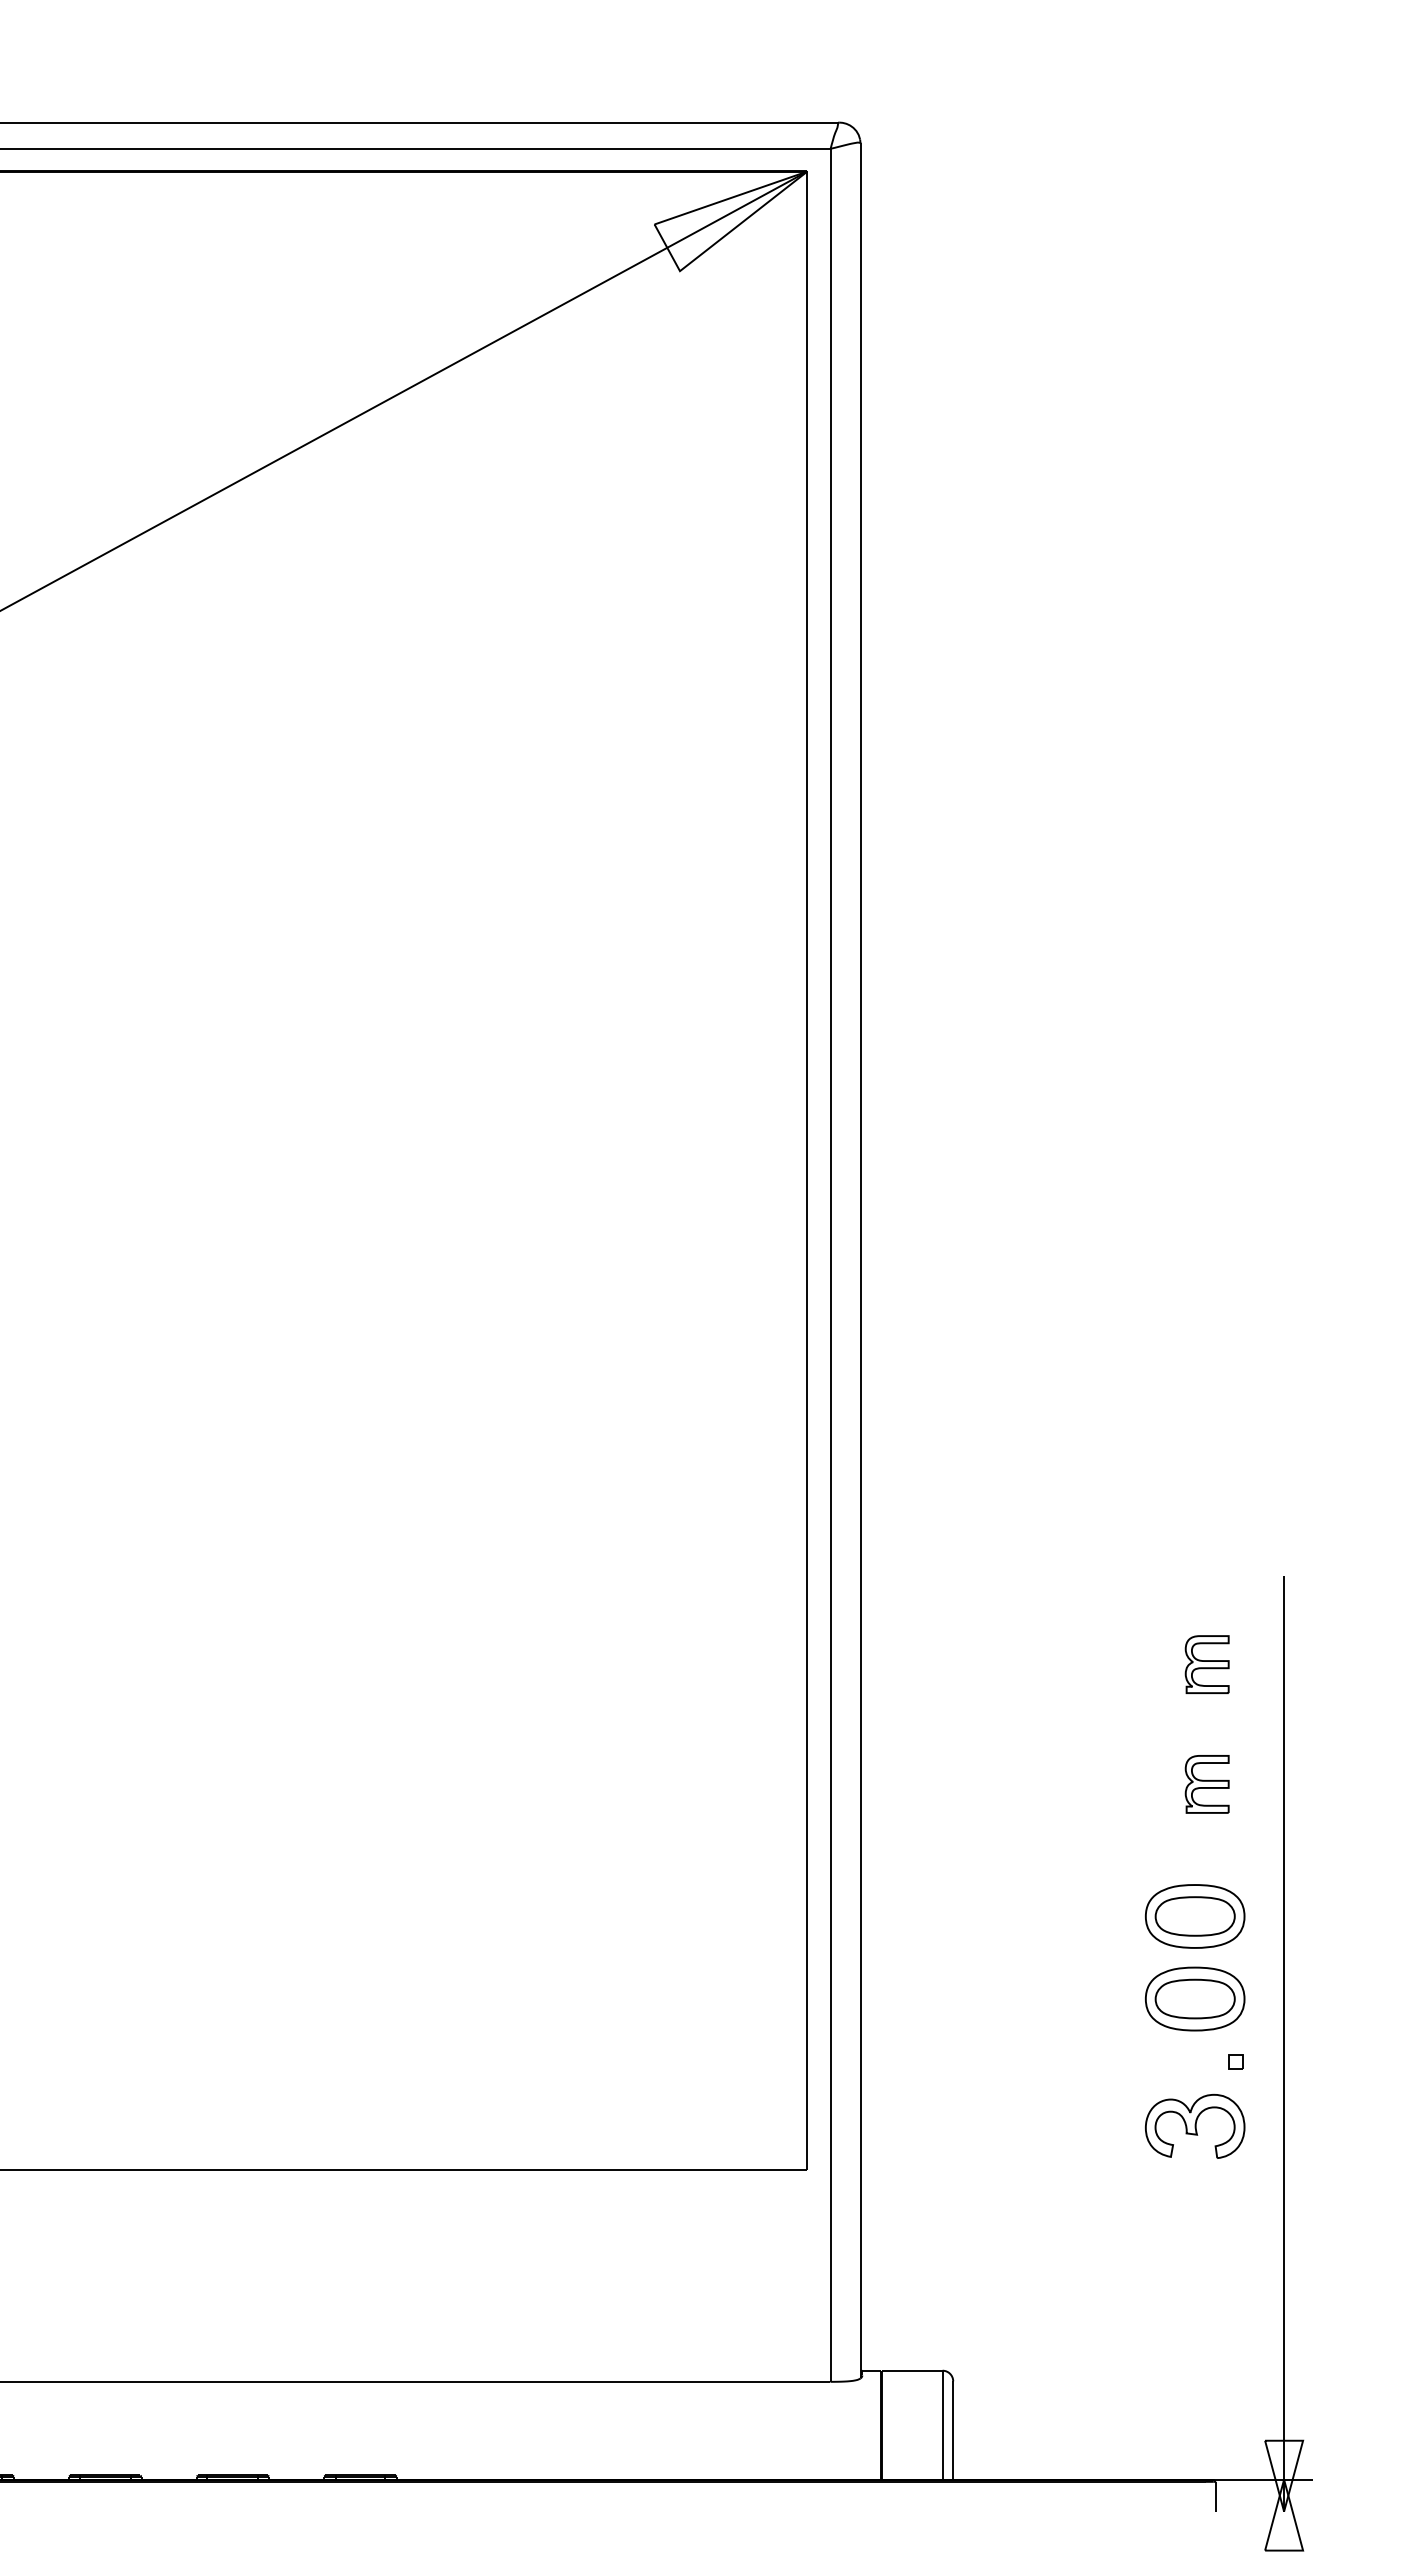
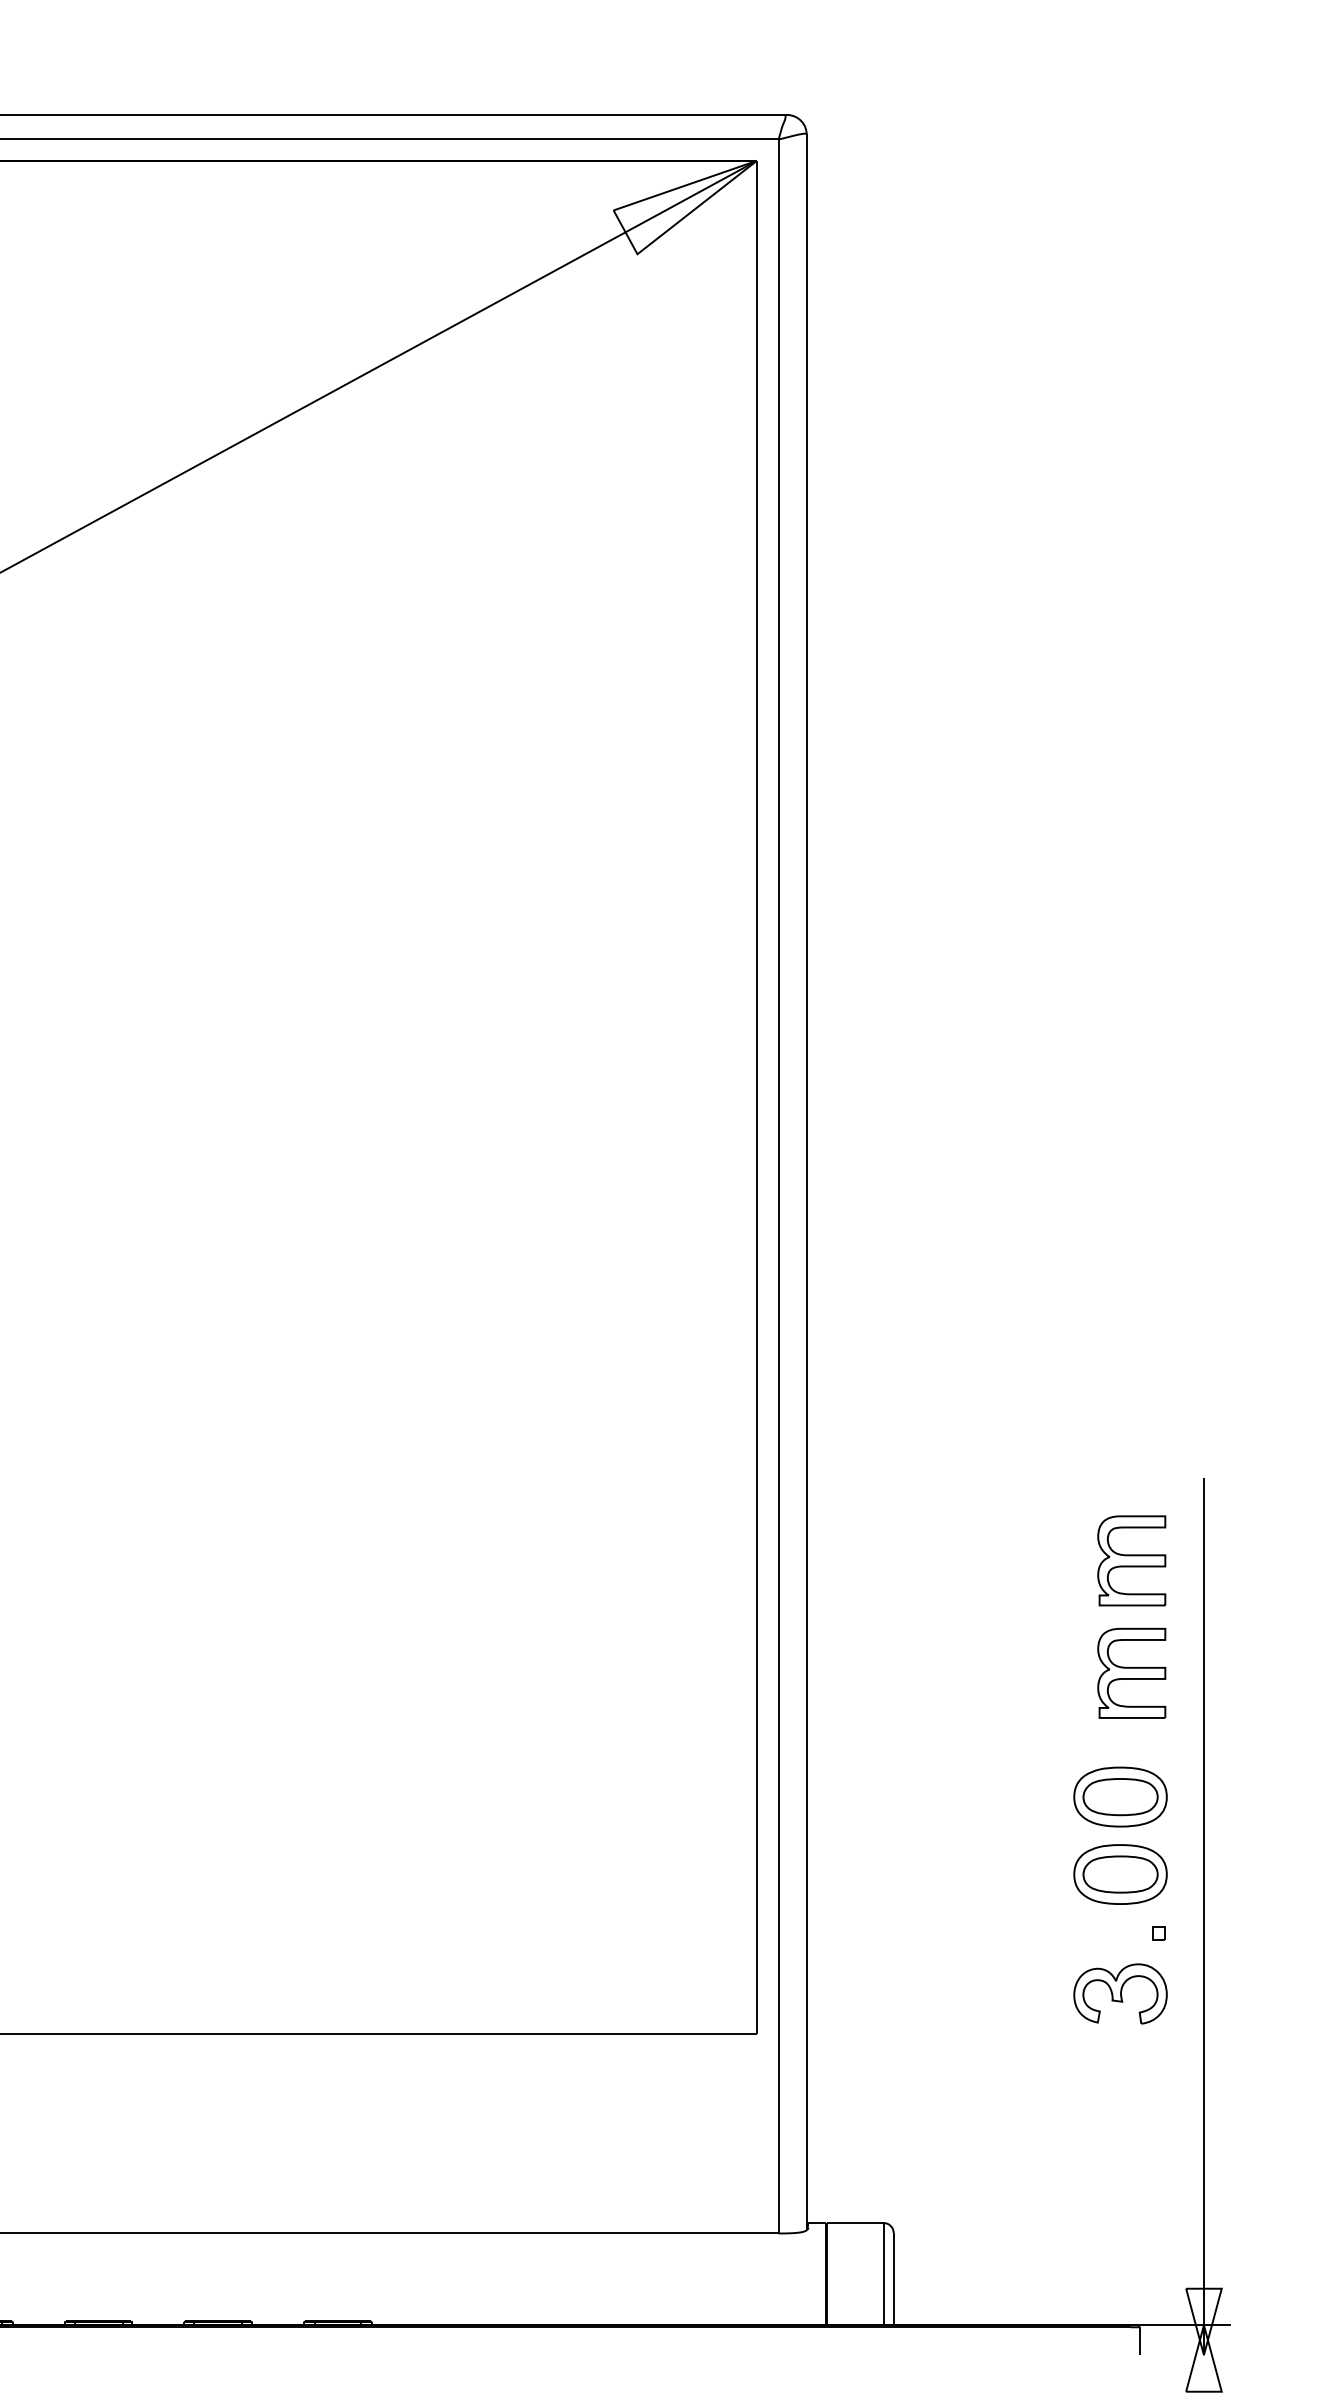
part: (1206, 1664) -> (1131, 1560), size x1.67
part: (1206, 1783) -> (1131, 1672), size x1.67

